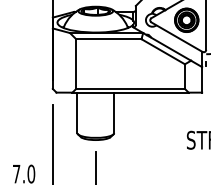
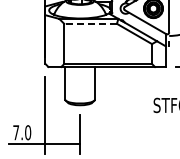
line: (108, 38) -> (90, 23), solid -> dashed

